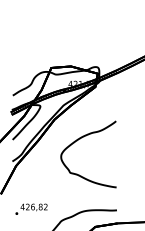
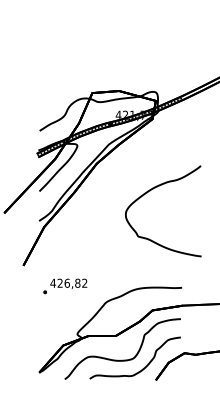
curve: (79, 139) -> (150, 191), moved

